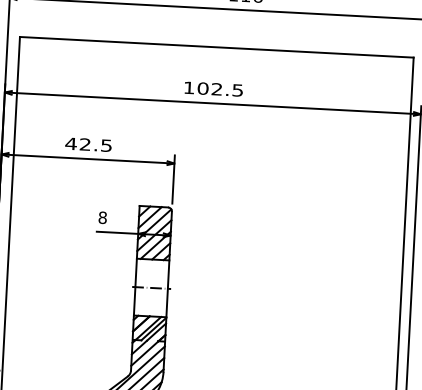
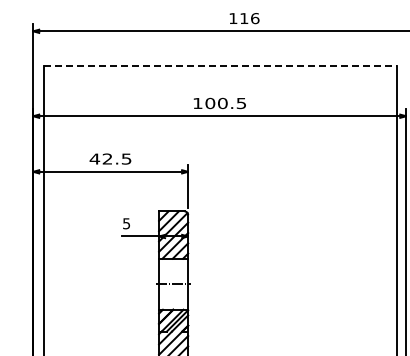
line: (216, 46) -> (220, 65), solid -> dashed
text: (216, 89) -> (222, 103), 102.5 -> 100.5
text: (102, 217) -> (126, 223), 8 -> 5

